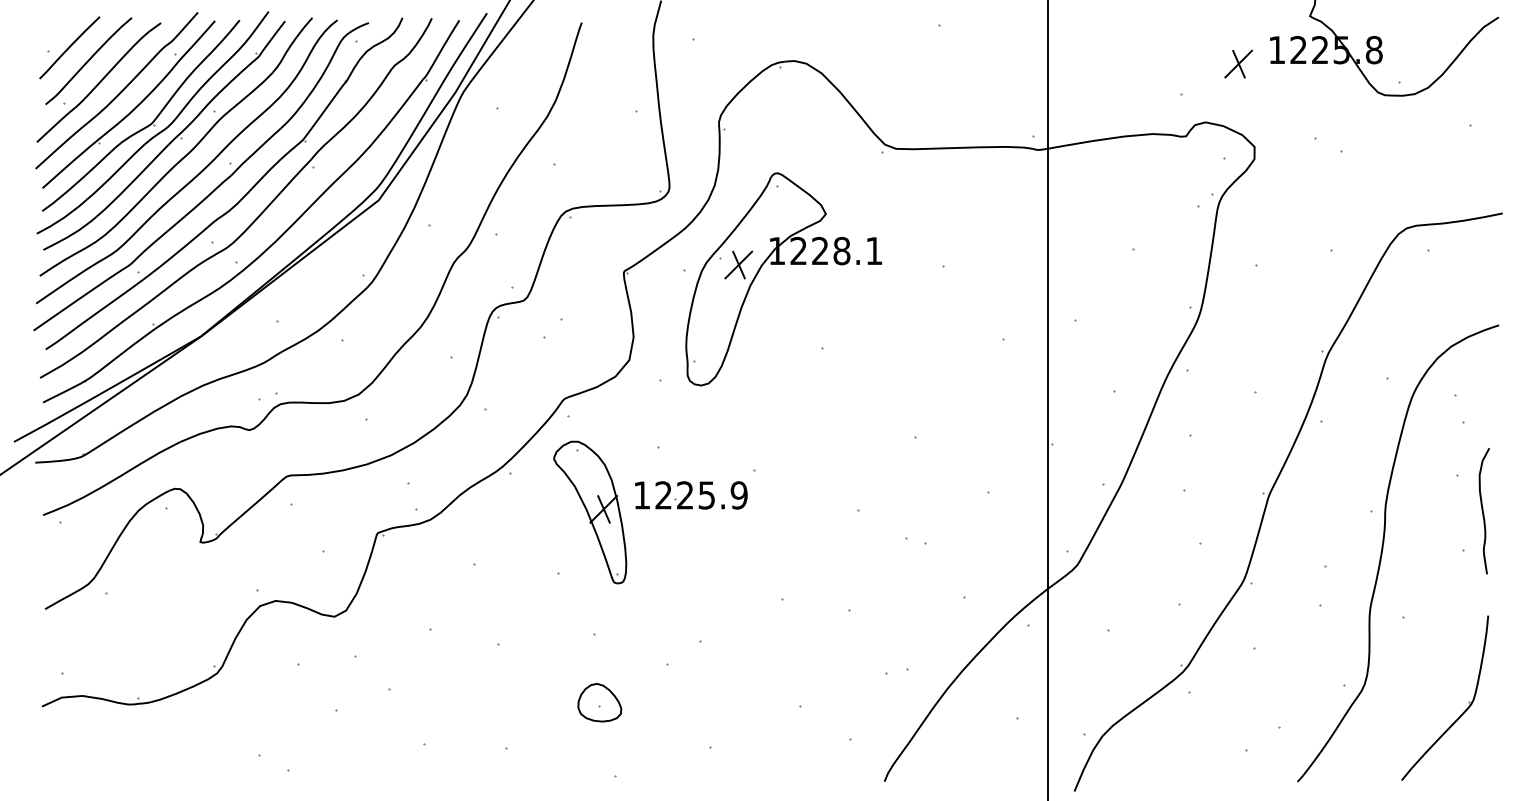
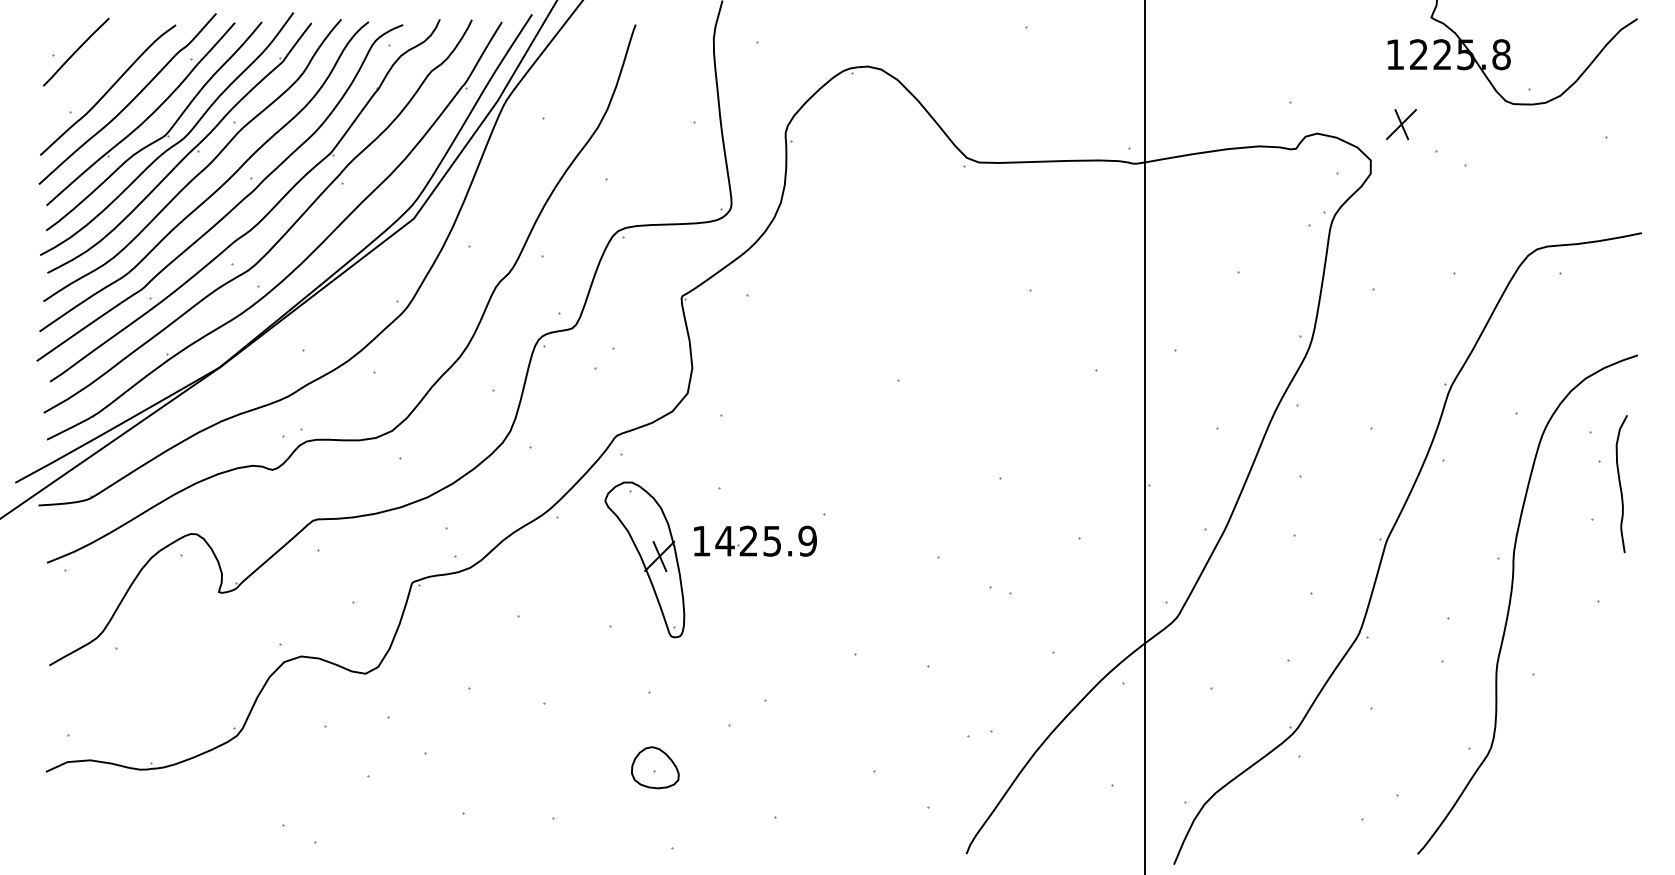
curve: (88, 60) -> (96, 66), removed
part: (1238, 63) -> (1401, 123), moved
part: (783, 264) -> (856, 288), removed
text: (663, 495) -> (724, 541), 1225.9 -> 1425.9
curve: (1483, 511) -> (1620, 484), moved
part: (1462, 712) -> (1597, 778), removed

